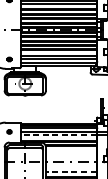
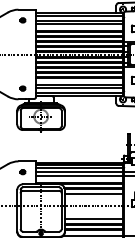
line: (58, 135) -> (79, 176), dashed -> solid
line: (70, 150) -> (93, 193), added
line: (70, 172) -> (93, 218), dashed -> solid

